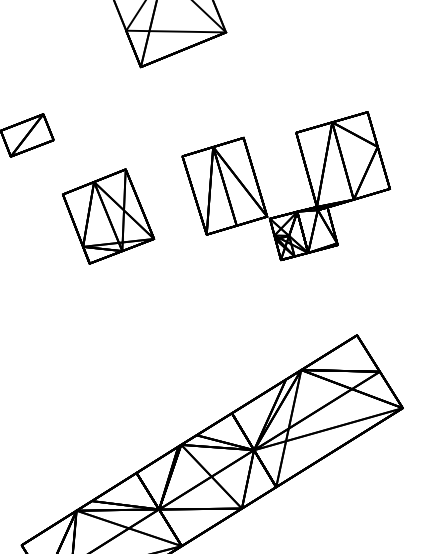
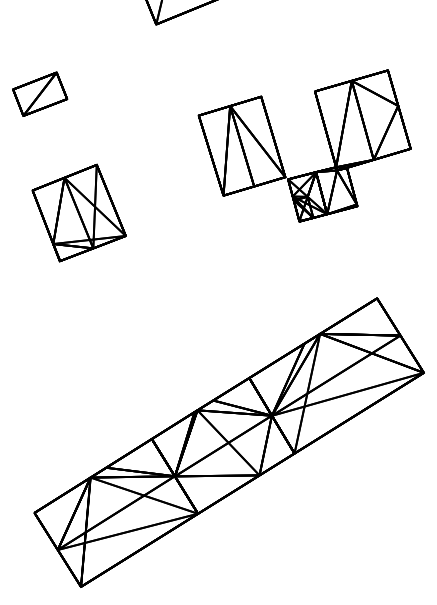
part: (107, 215) -> (78, 212), moved

